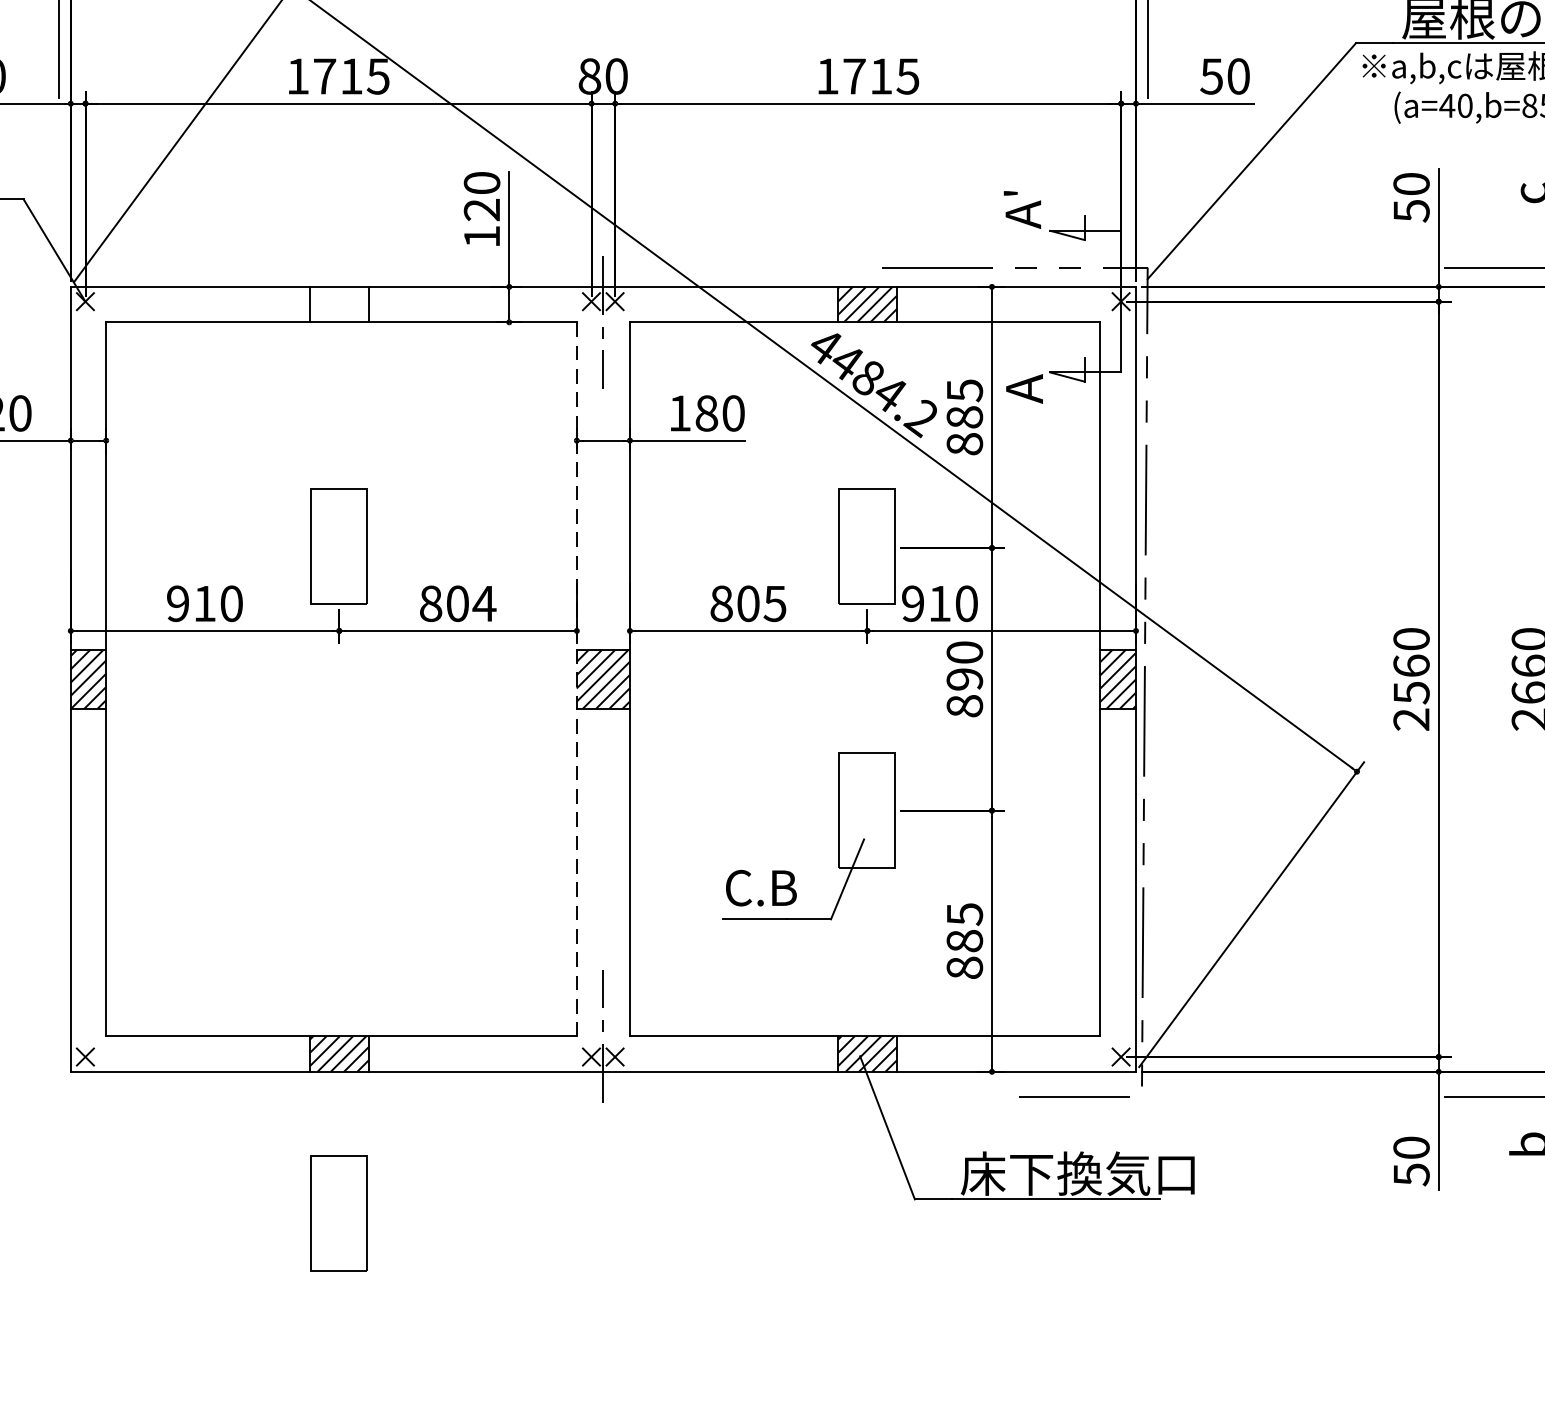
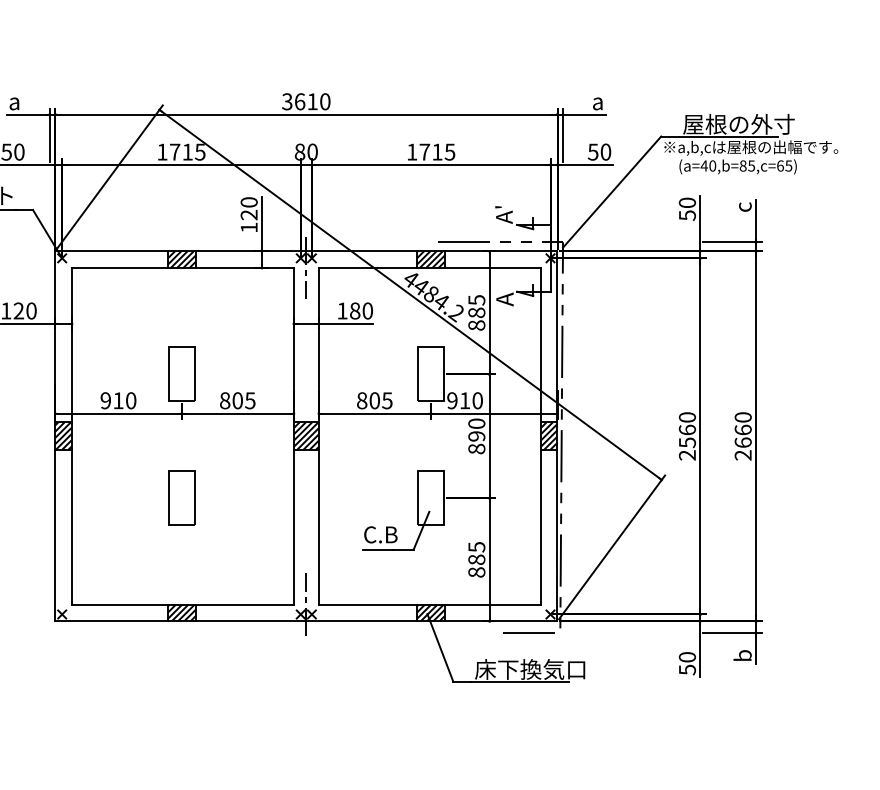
hatch: (338, 304) -> (181, 259), added
text: (482, 603) -> (249, 400), 804 -> 805
line: (576, 679) -> (293, 436), dashed -> solid
part: (338, 1211) -> (181, 497), moved

